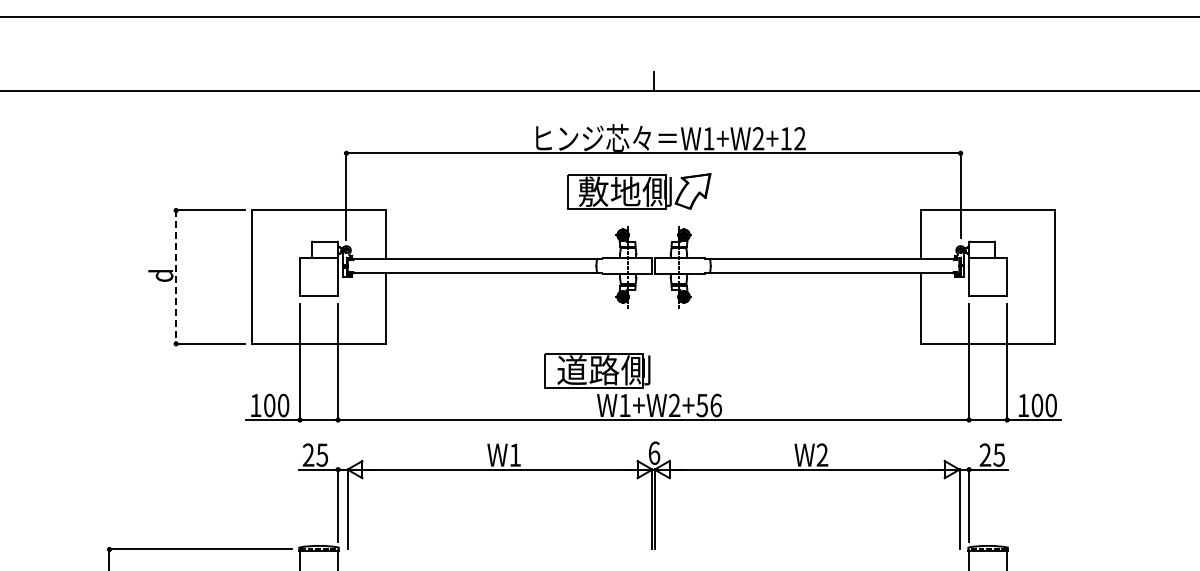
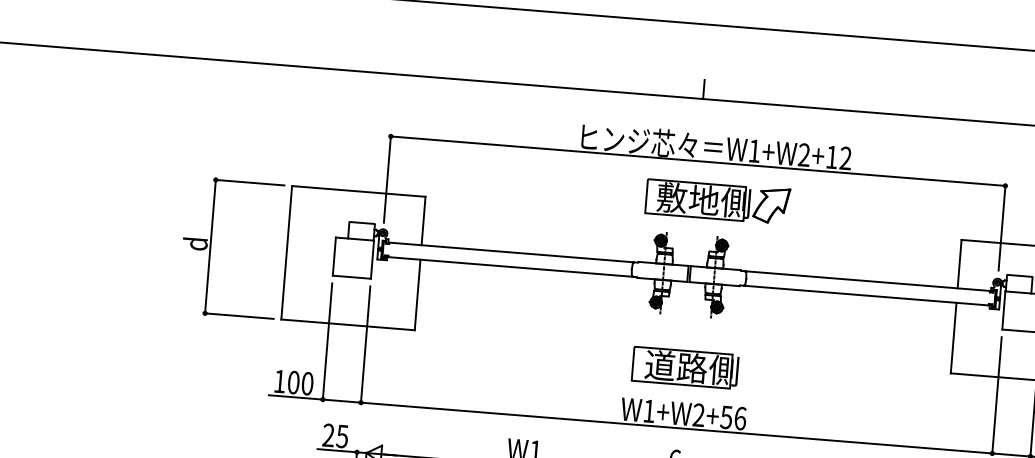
part: (639, 191) -> (717, 201), moved
line: (176, 277) -> (210, 247), dashed -> solid
part: (597, 370) -> (685, 367), moved

